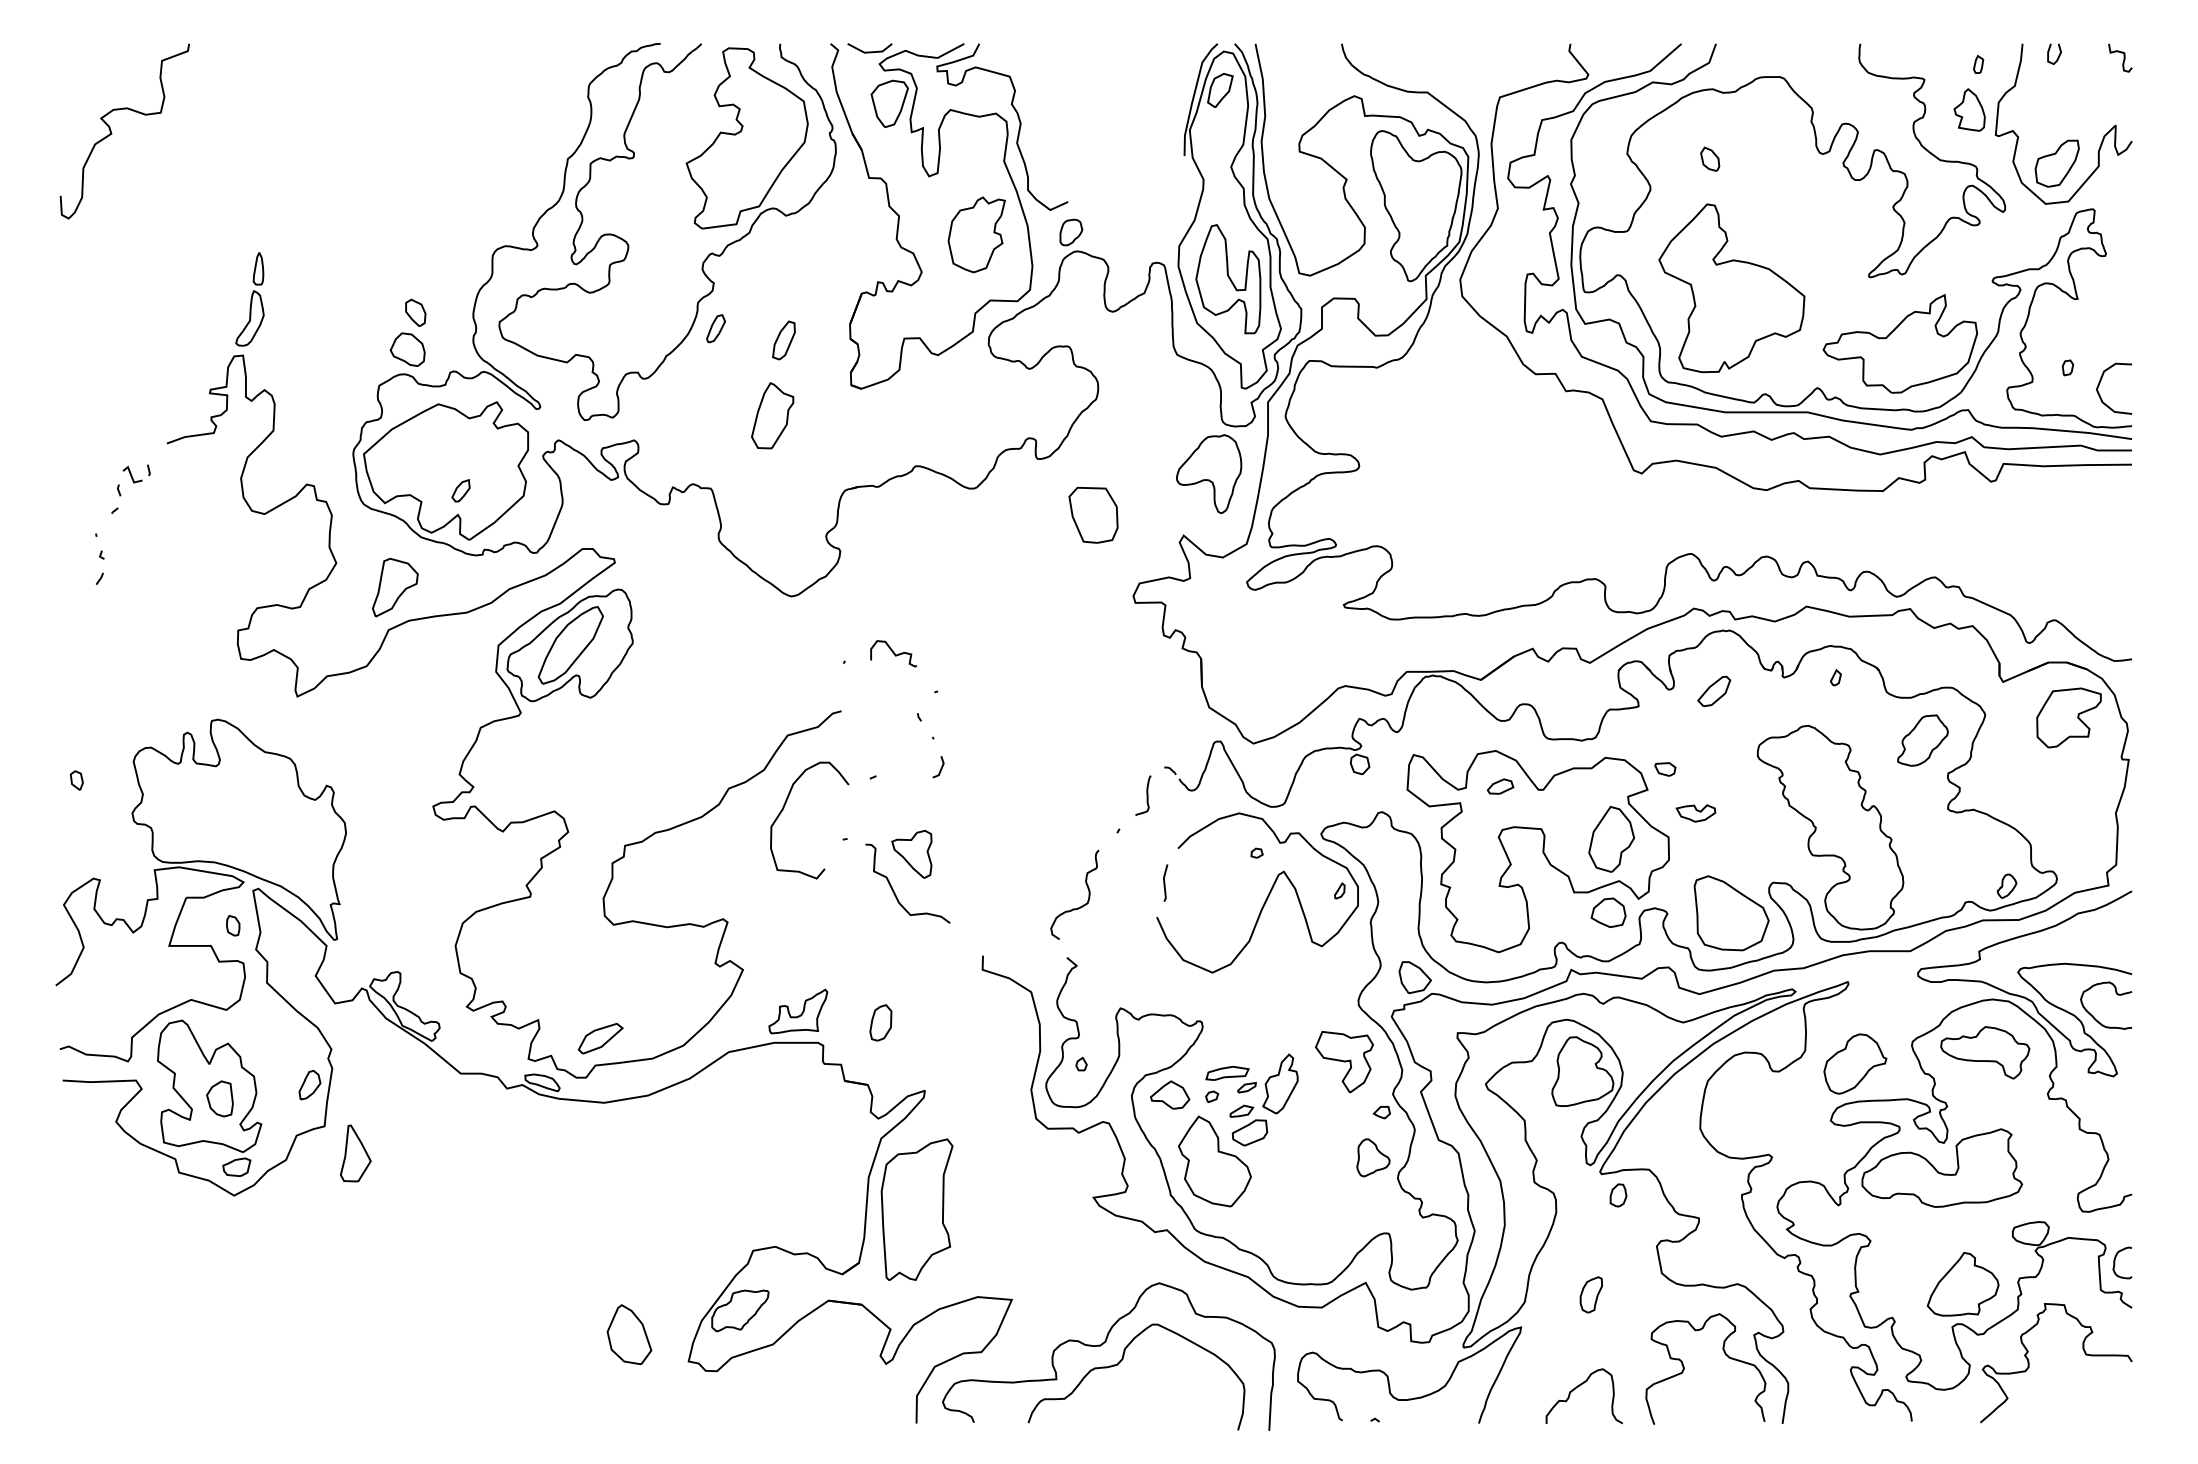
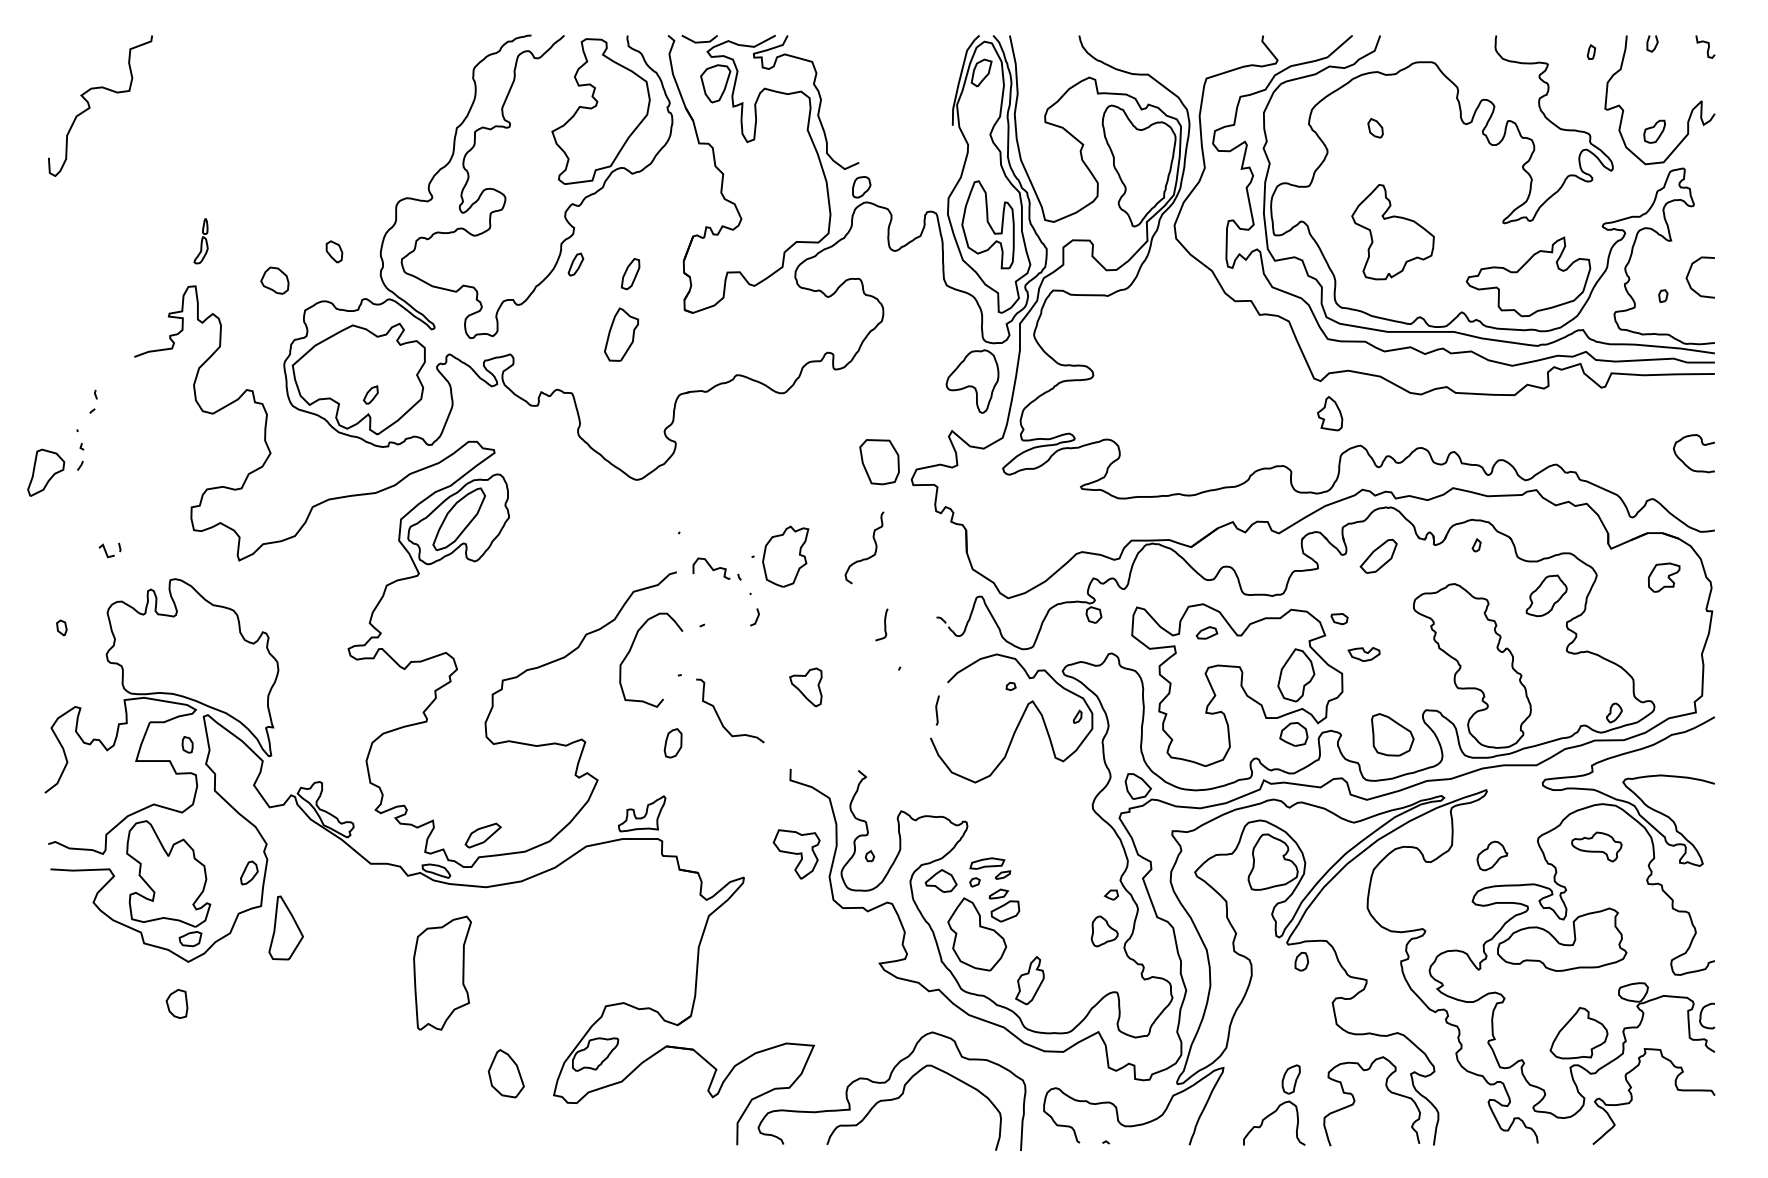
part: (1969, 109) -> (1329, 413), moved
part: (2056, 163) -> (1654, 131), size x0.6
part: (976, 234) -> (785, 556), moved
part: (1731, 288) -> (1392, 232), size x0.7
part: (249, 299) -> (200, 241), size x0.6
part: (407, 349) -> (274, 280), moved
curve: (2100, 383) -> (1689, 273), moved
part: (136, 473) -> (109, 549), moved
part: (1093, 514) -> (879, 461), moved
part: (395, 587) -> (46, 472), moved
curve: (893, 653) -> (711, 568), moved
part: (1714, 691) -> (1379, 556), size x1.4
part: (2068, 717) -> (1663, 577), size x0.6
curve: (1146, 795) -> (884, 624), moved
part: (911, 854) -> (805, 687), moved
curve: (1081, 905) -> (869, 556), moved
part: (1731, 913) -> (1392, 734), size x0.7
curve: (2116, 994) -> (1702, 444), moved
part: (880, 1022) -> (672, 743), moved
part: (1985, 1052) -> (1597, 846), size x0.7
part: (1344, 1062) -> (796, 854), moved
part: (1855, 1063) -> (1492, 855), size x0.6
part: (1280, 1083) -> (1029, 980), moved
part: (219, 1098) -> (176, 1003), moved
part: (355, 1153) -> (286, 928), size x1.4
part: (916, 1209) -> (442, 973), moved
part: (1590, 1294) -> (1290, 1079), moved

